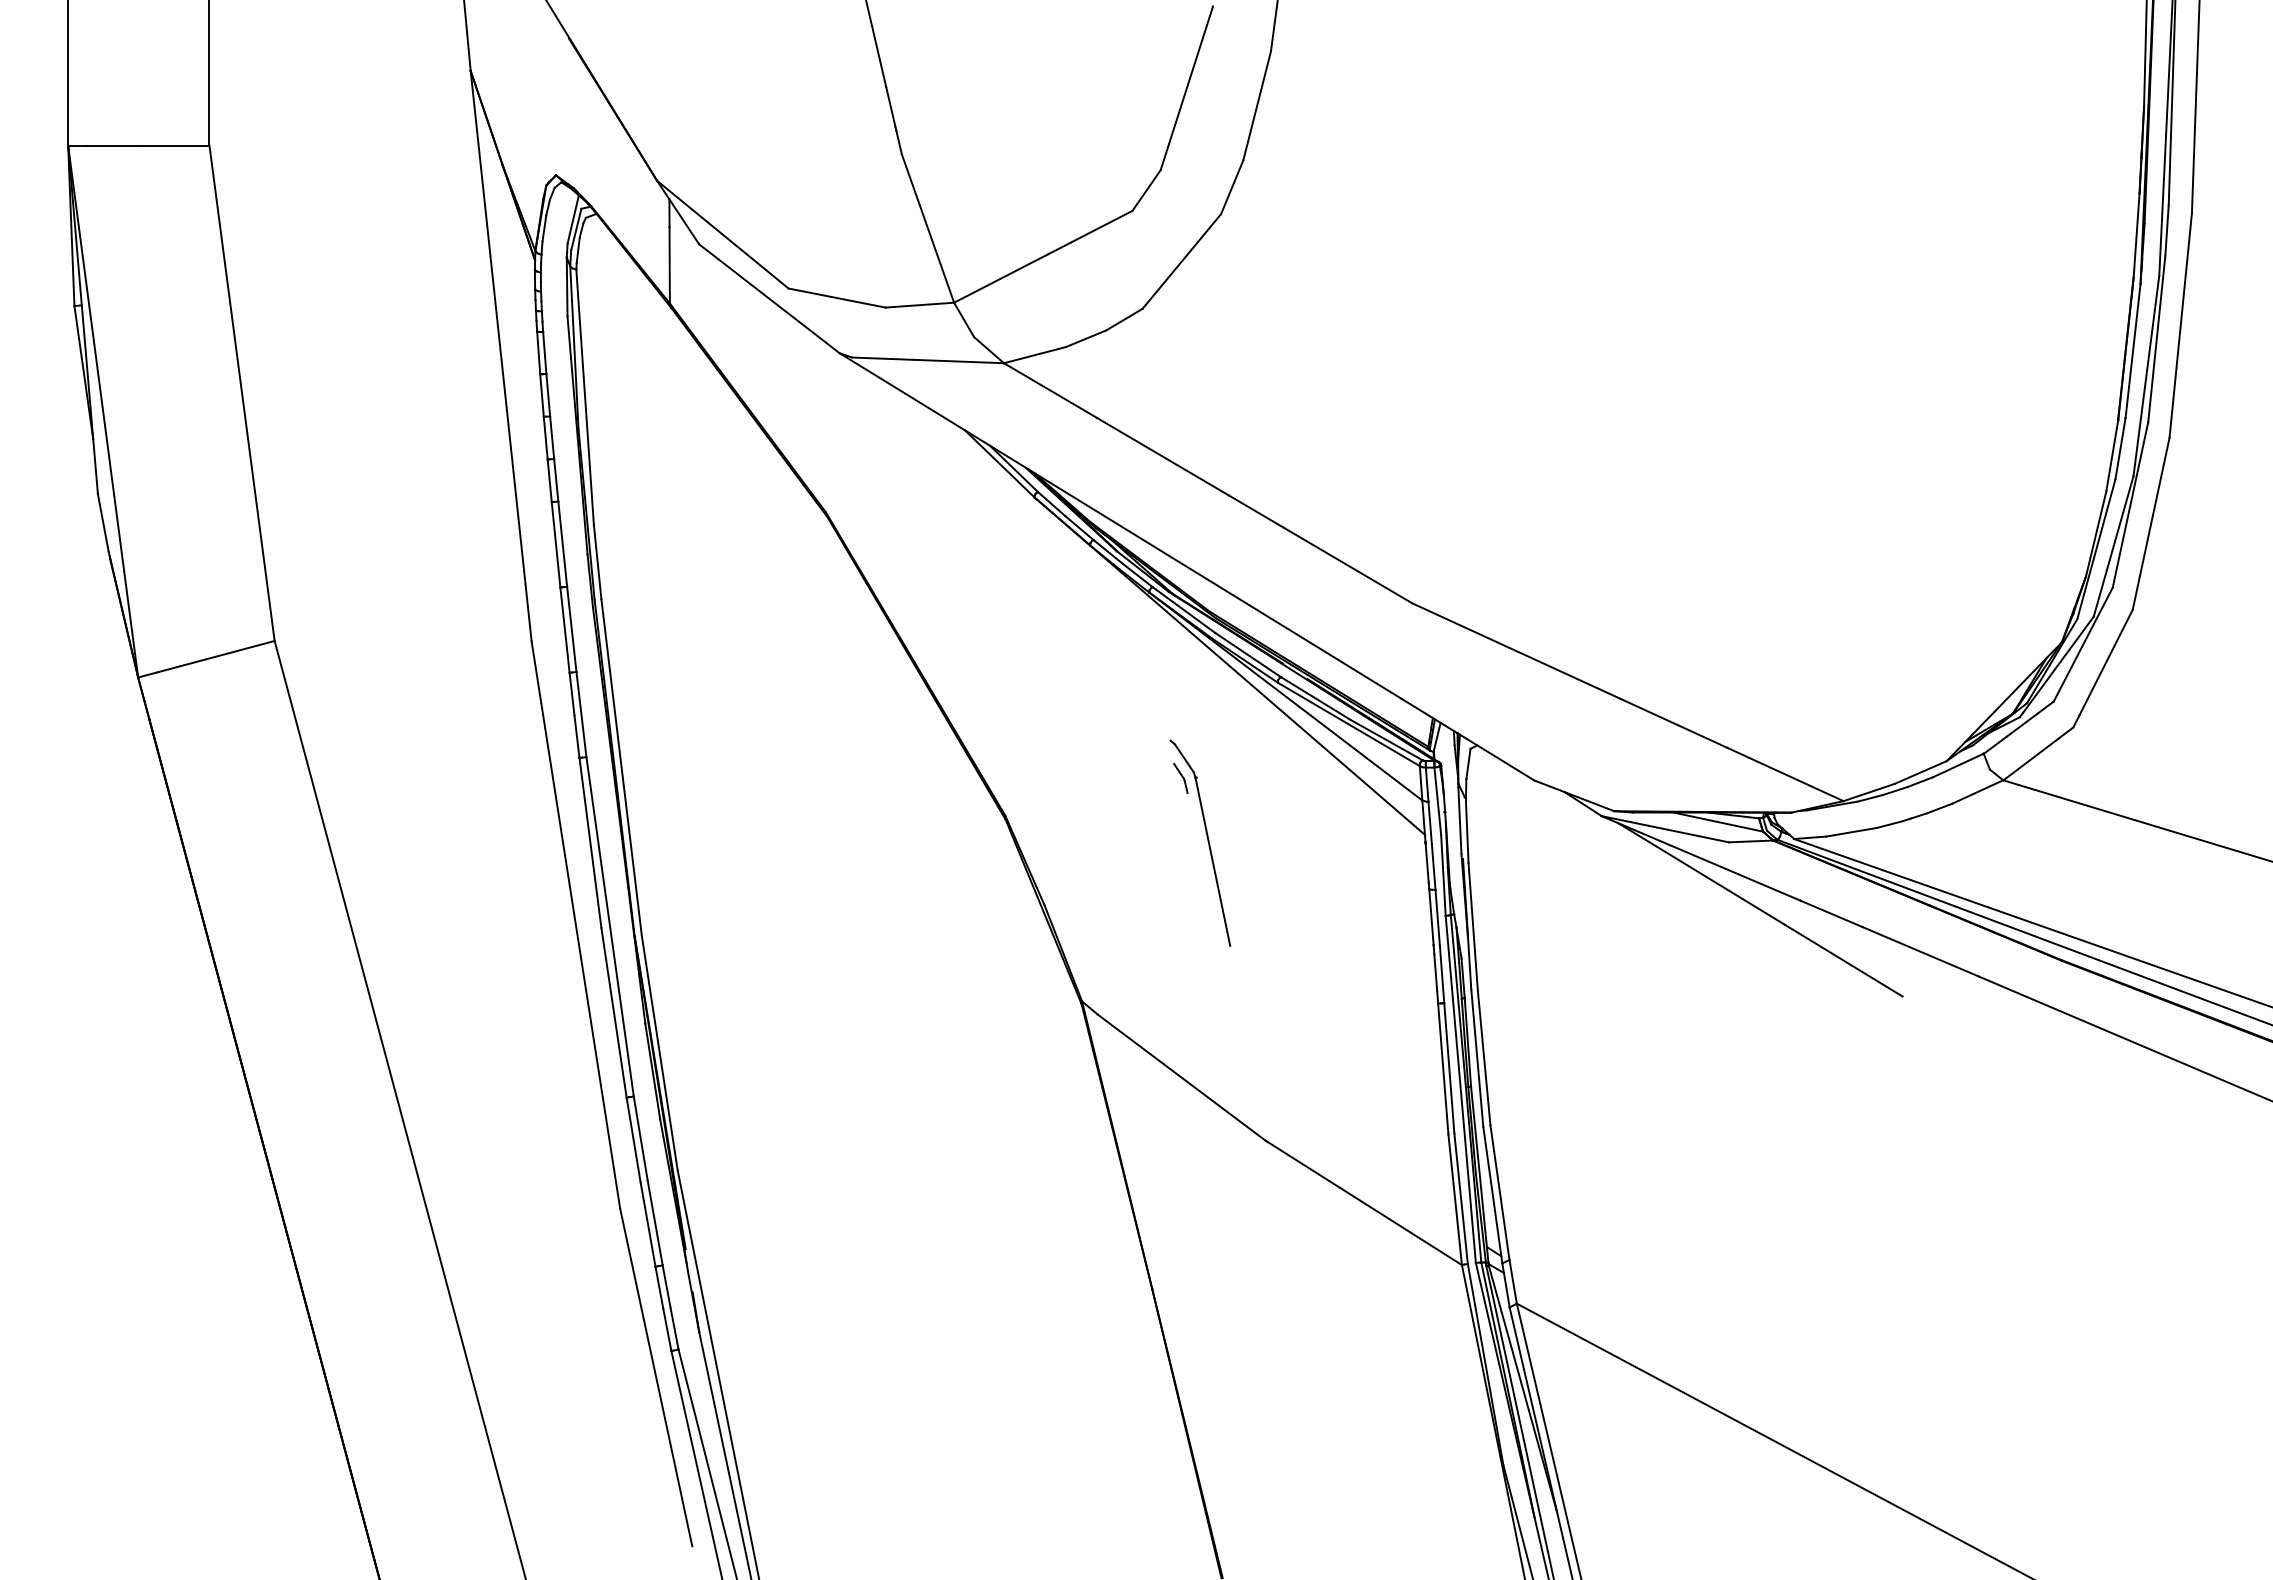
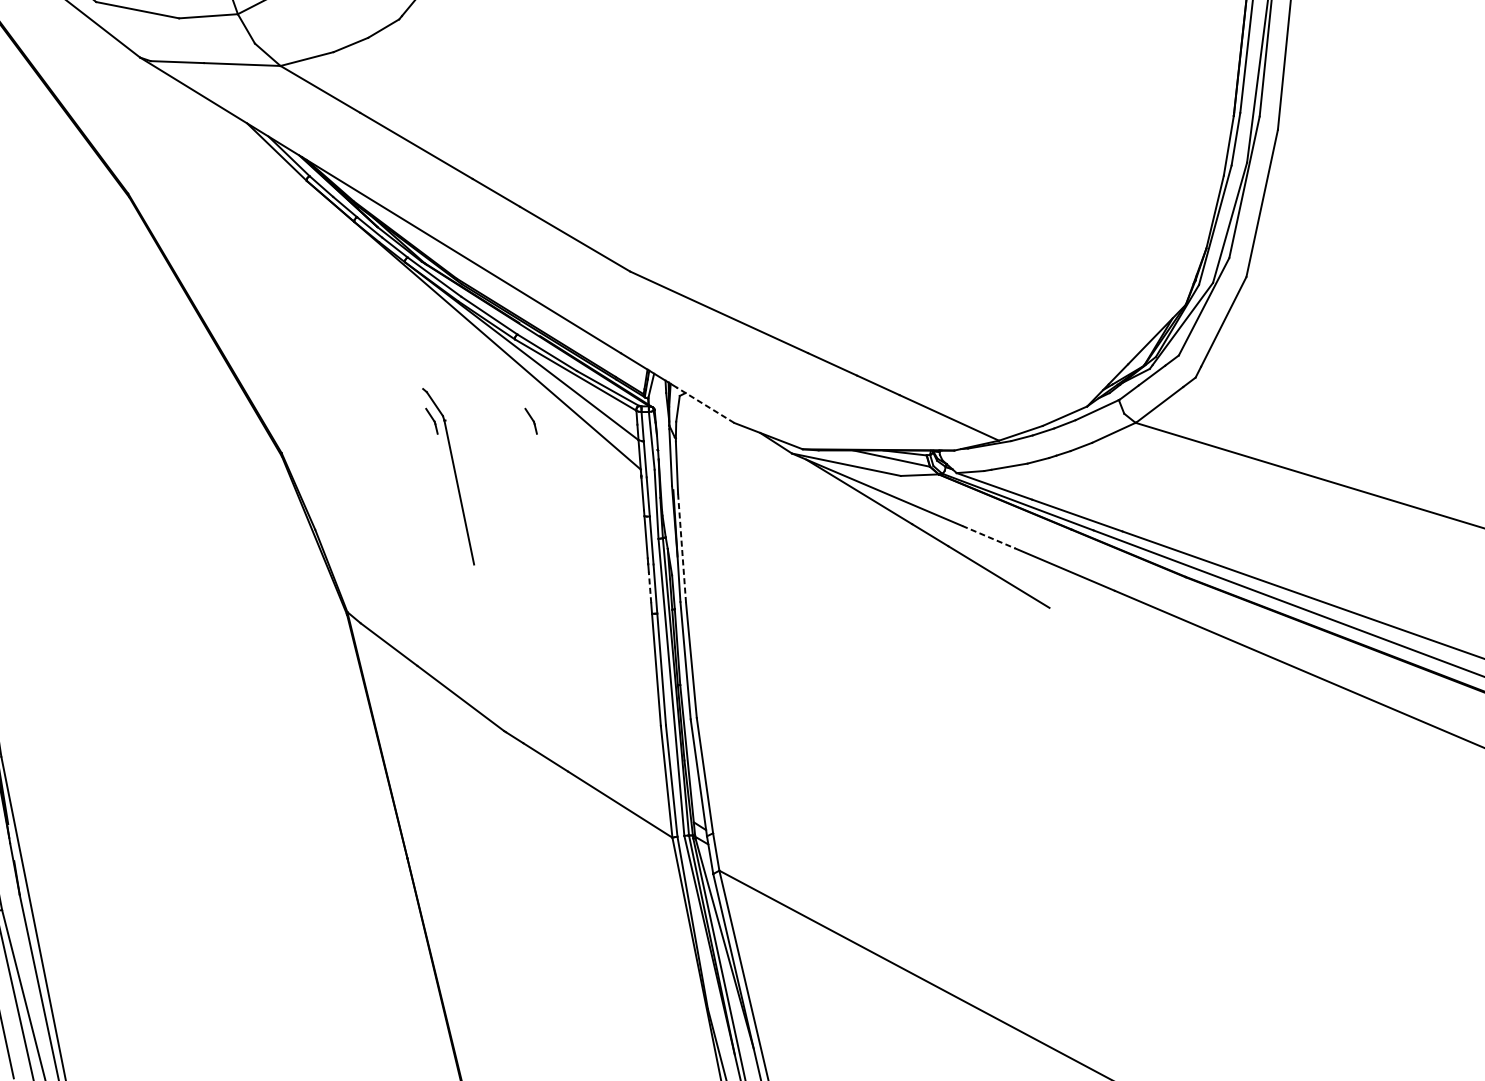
line: (1500, 759) -> (705, 405), solid -> dashed
part: (1296, 778) -> (530, 421), added
line: (1831, 913) -> (988, 536), solid -> dashed
line: (1473, 926) -> (682, 547), solid -> dashed
line: (1435, 972) -> (649, 587), solid -> dashed

